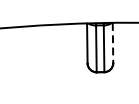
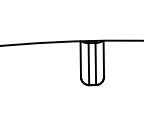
line: (112, 42) -> (103, 58), dashed -> solid

